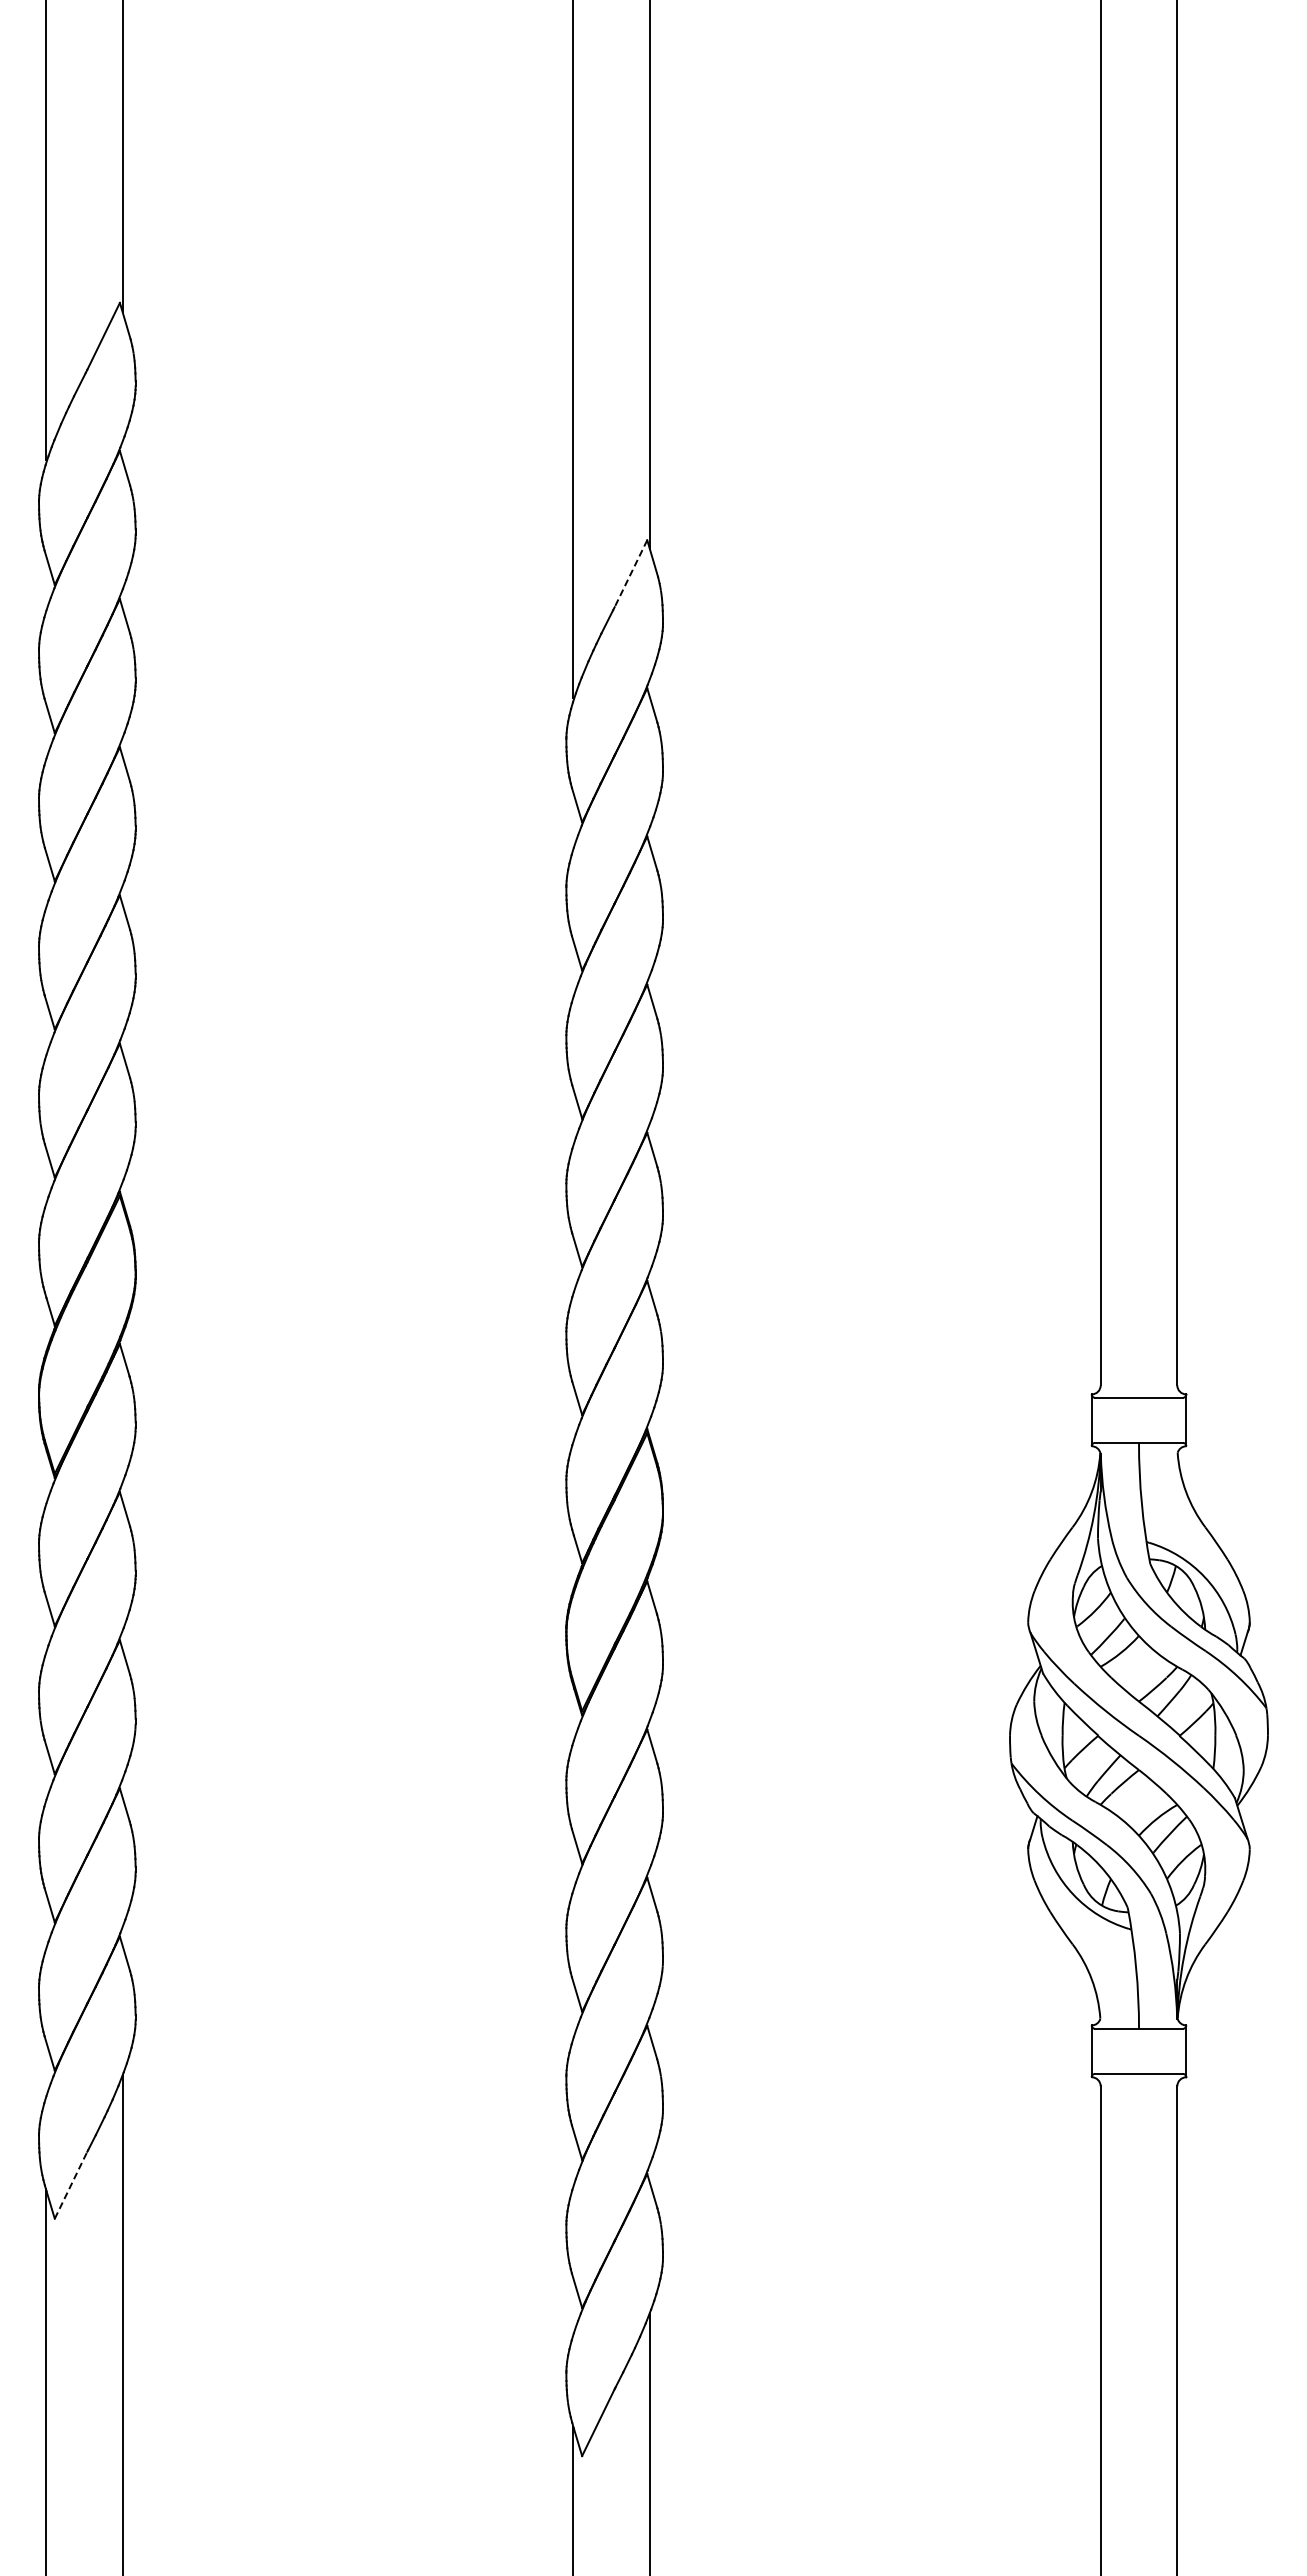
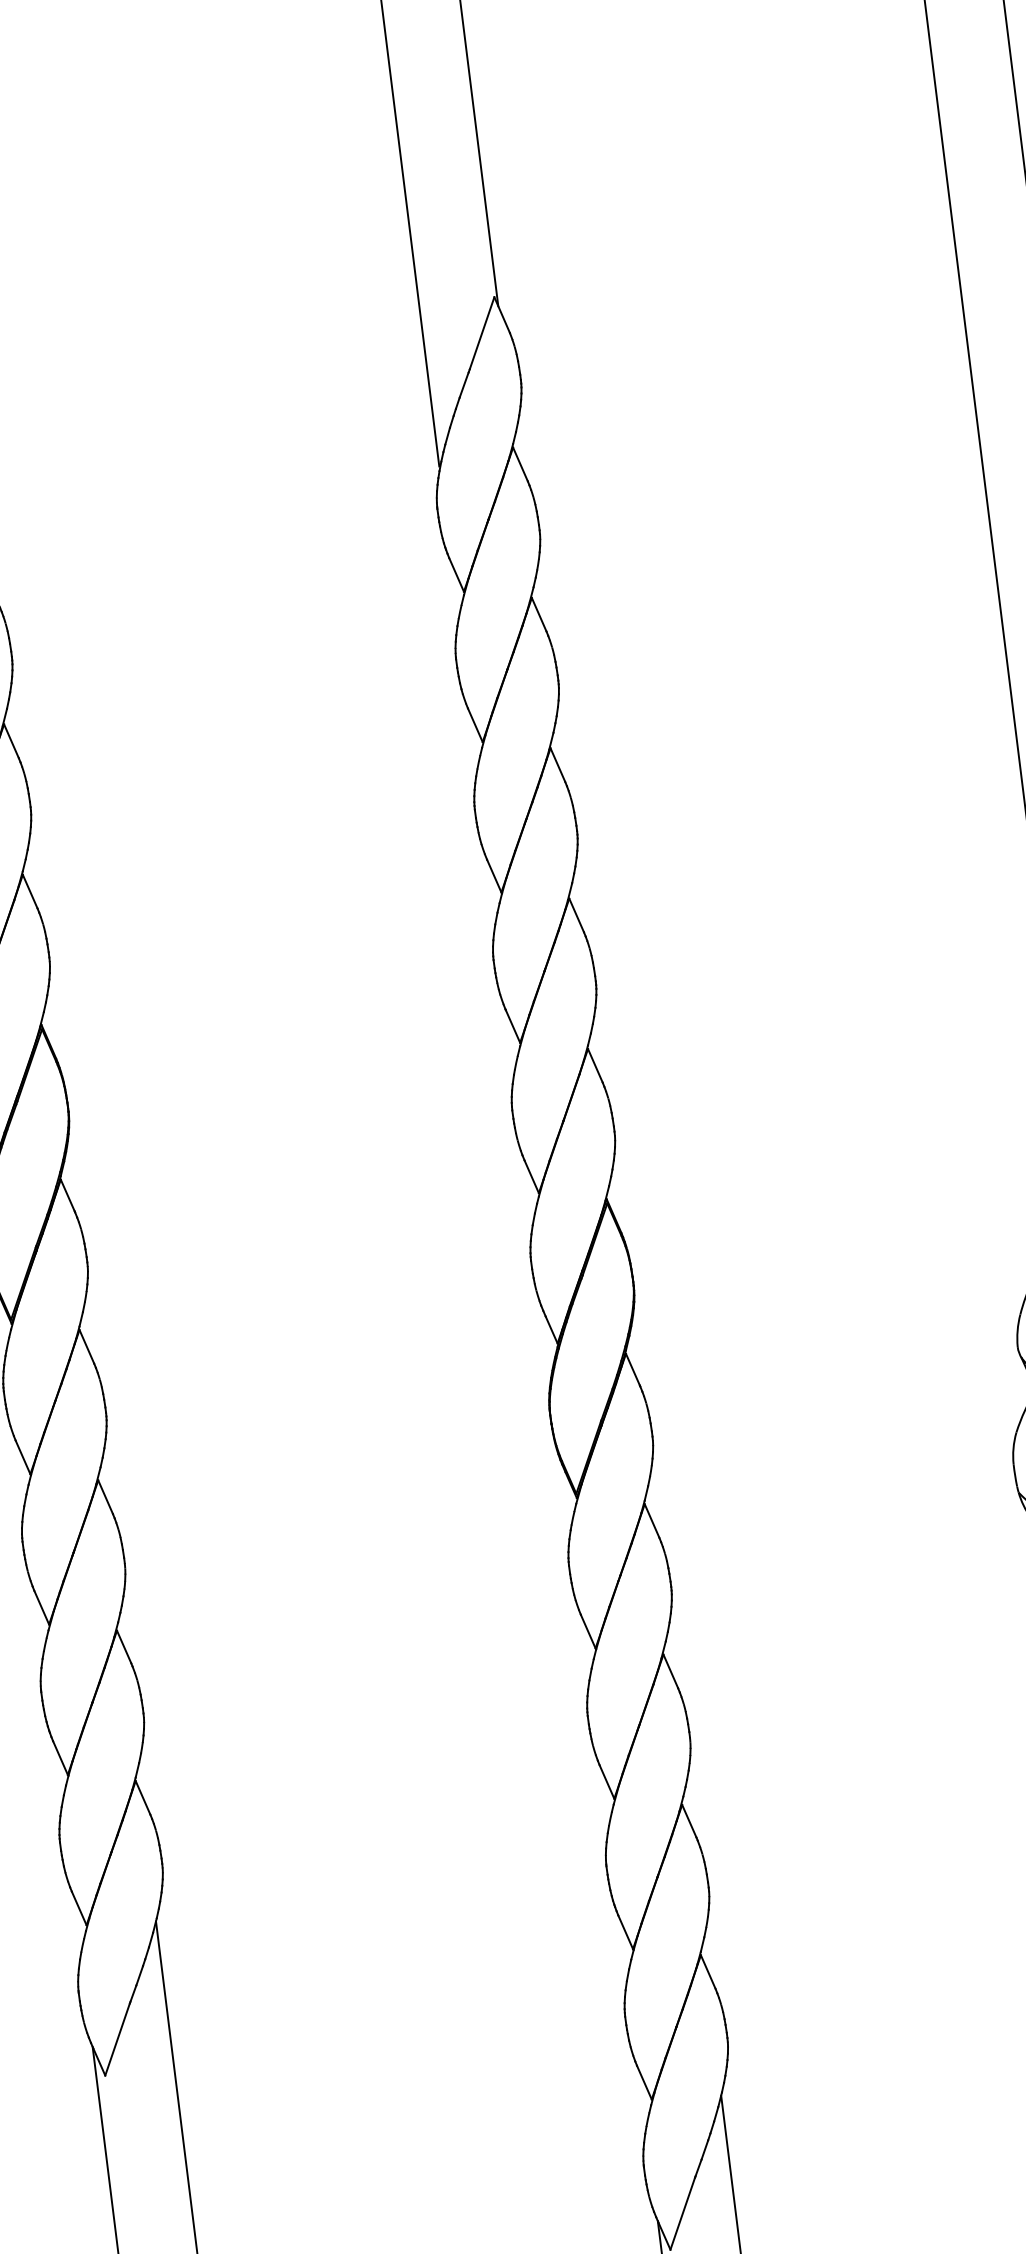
line: (630, 574) -> (481, 334), dashed -> solid
line: (71, 2184) -> (117, 2038), dashed -> solid

